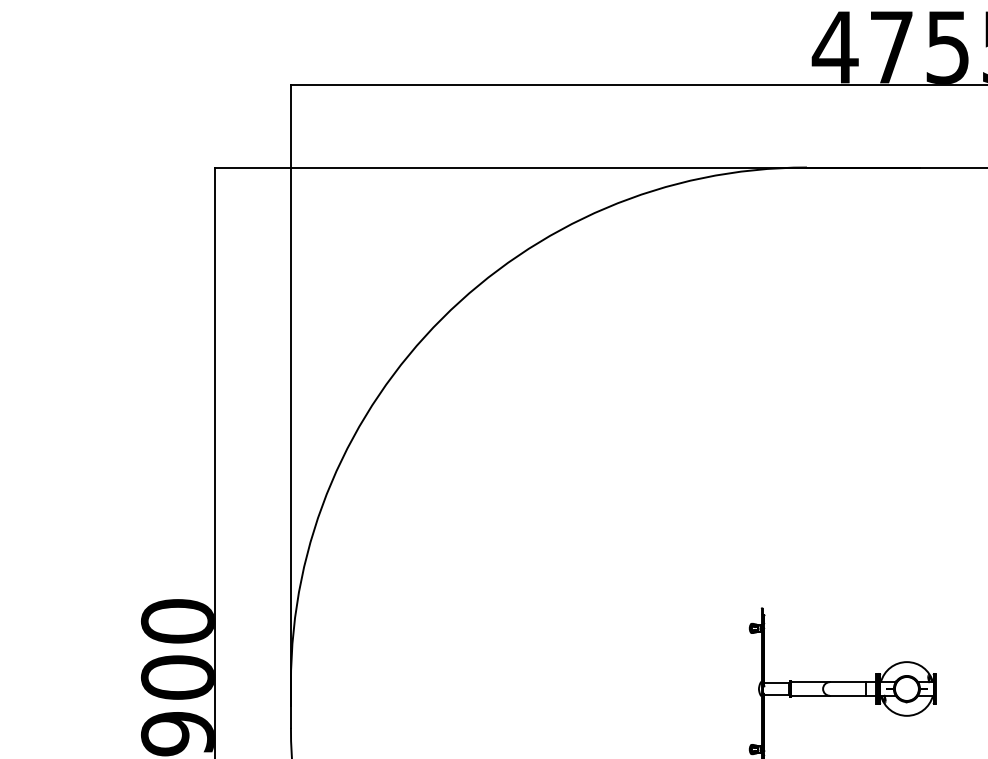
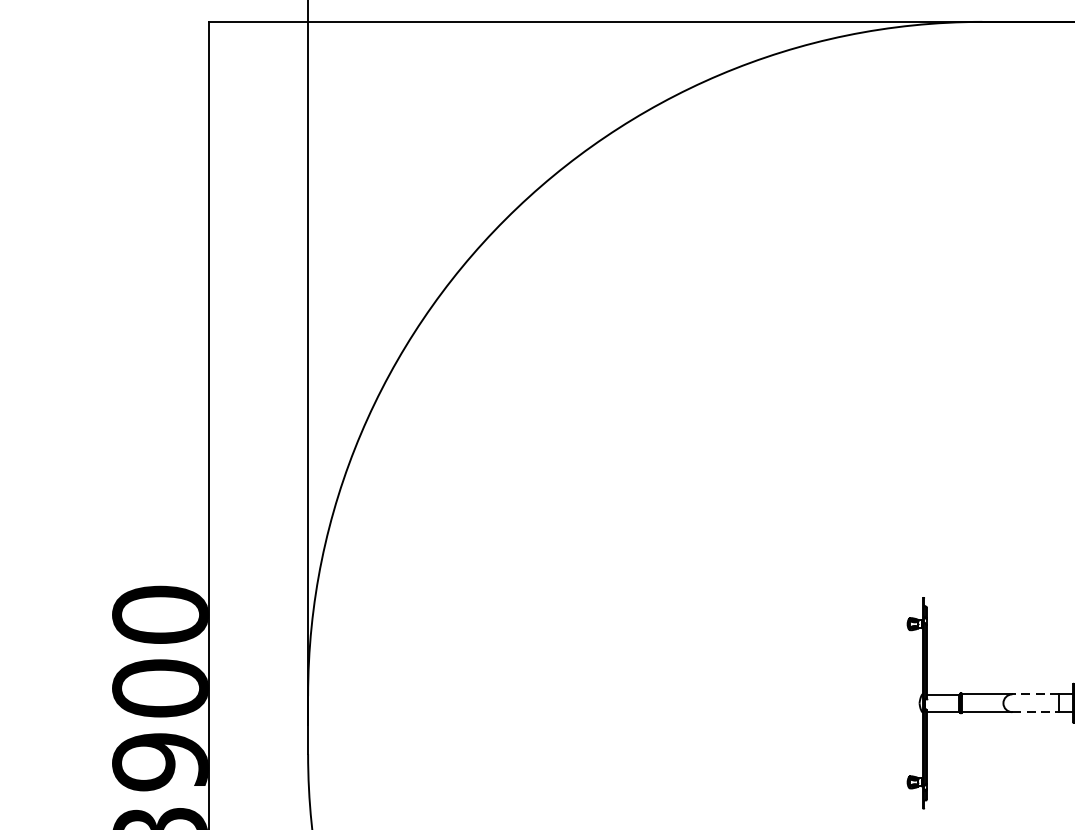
line: (847, 682) -> (1035, 694), solid -> dashed
line: (847, 695) -> (1035, 711), solid -> dashed

